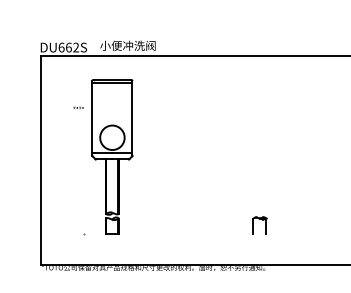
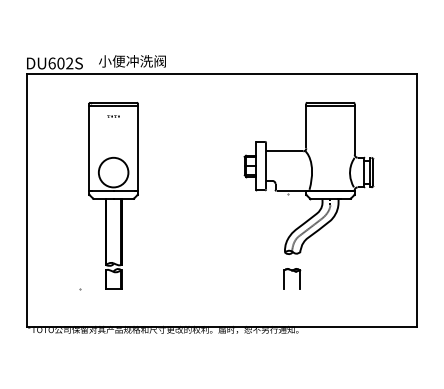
text: (68, 47) -> (60, 63), DU662S -> DU602S
part: (78, 107) -> (113, 116), moved
part: (273, 142) -> (308, 178), added

